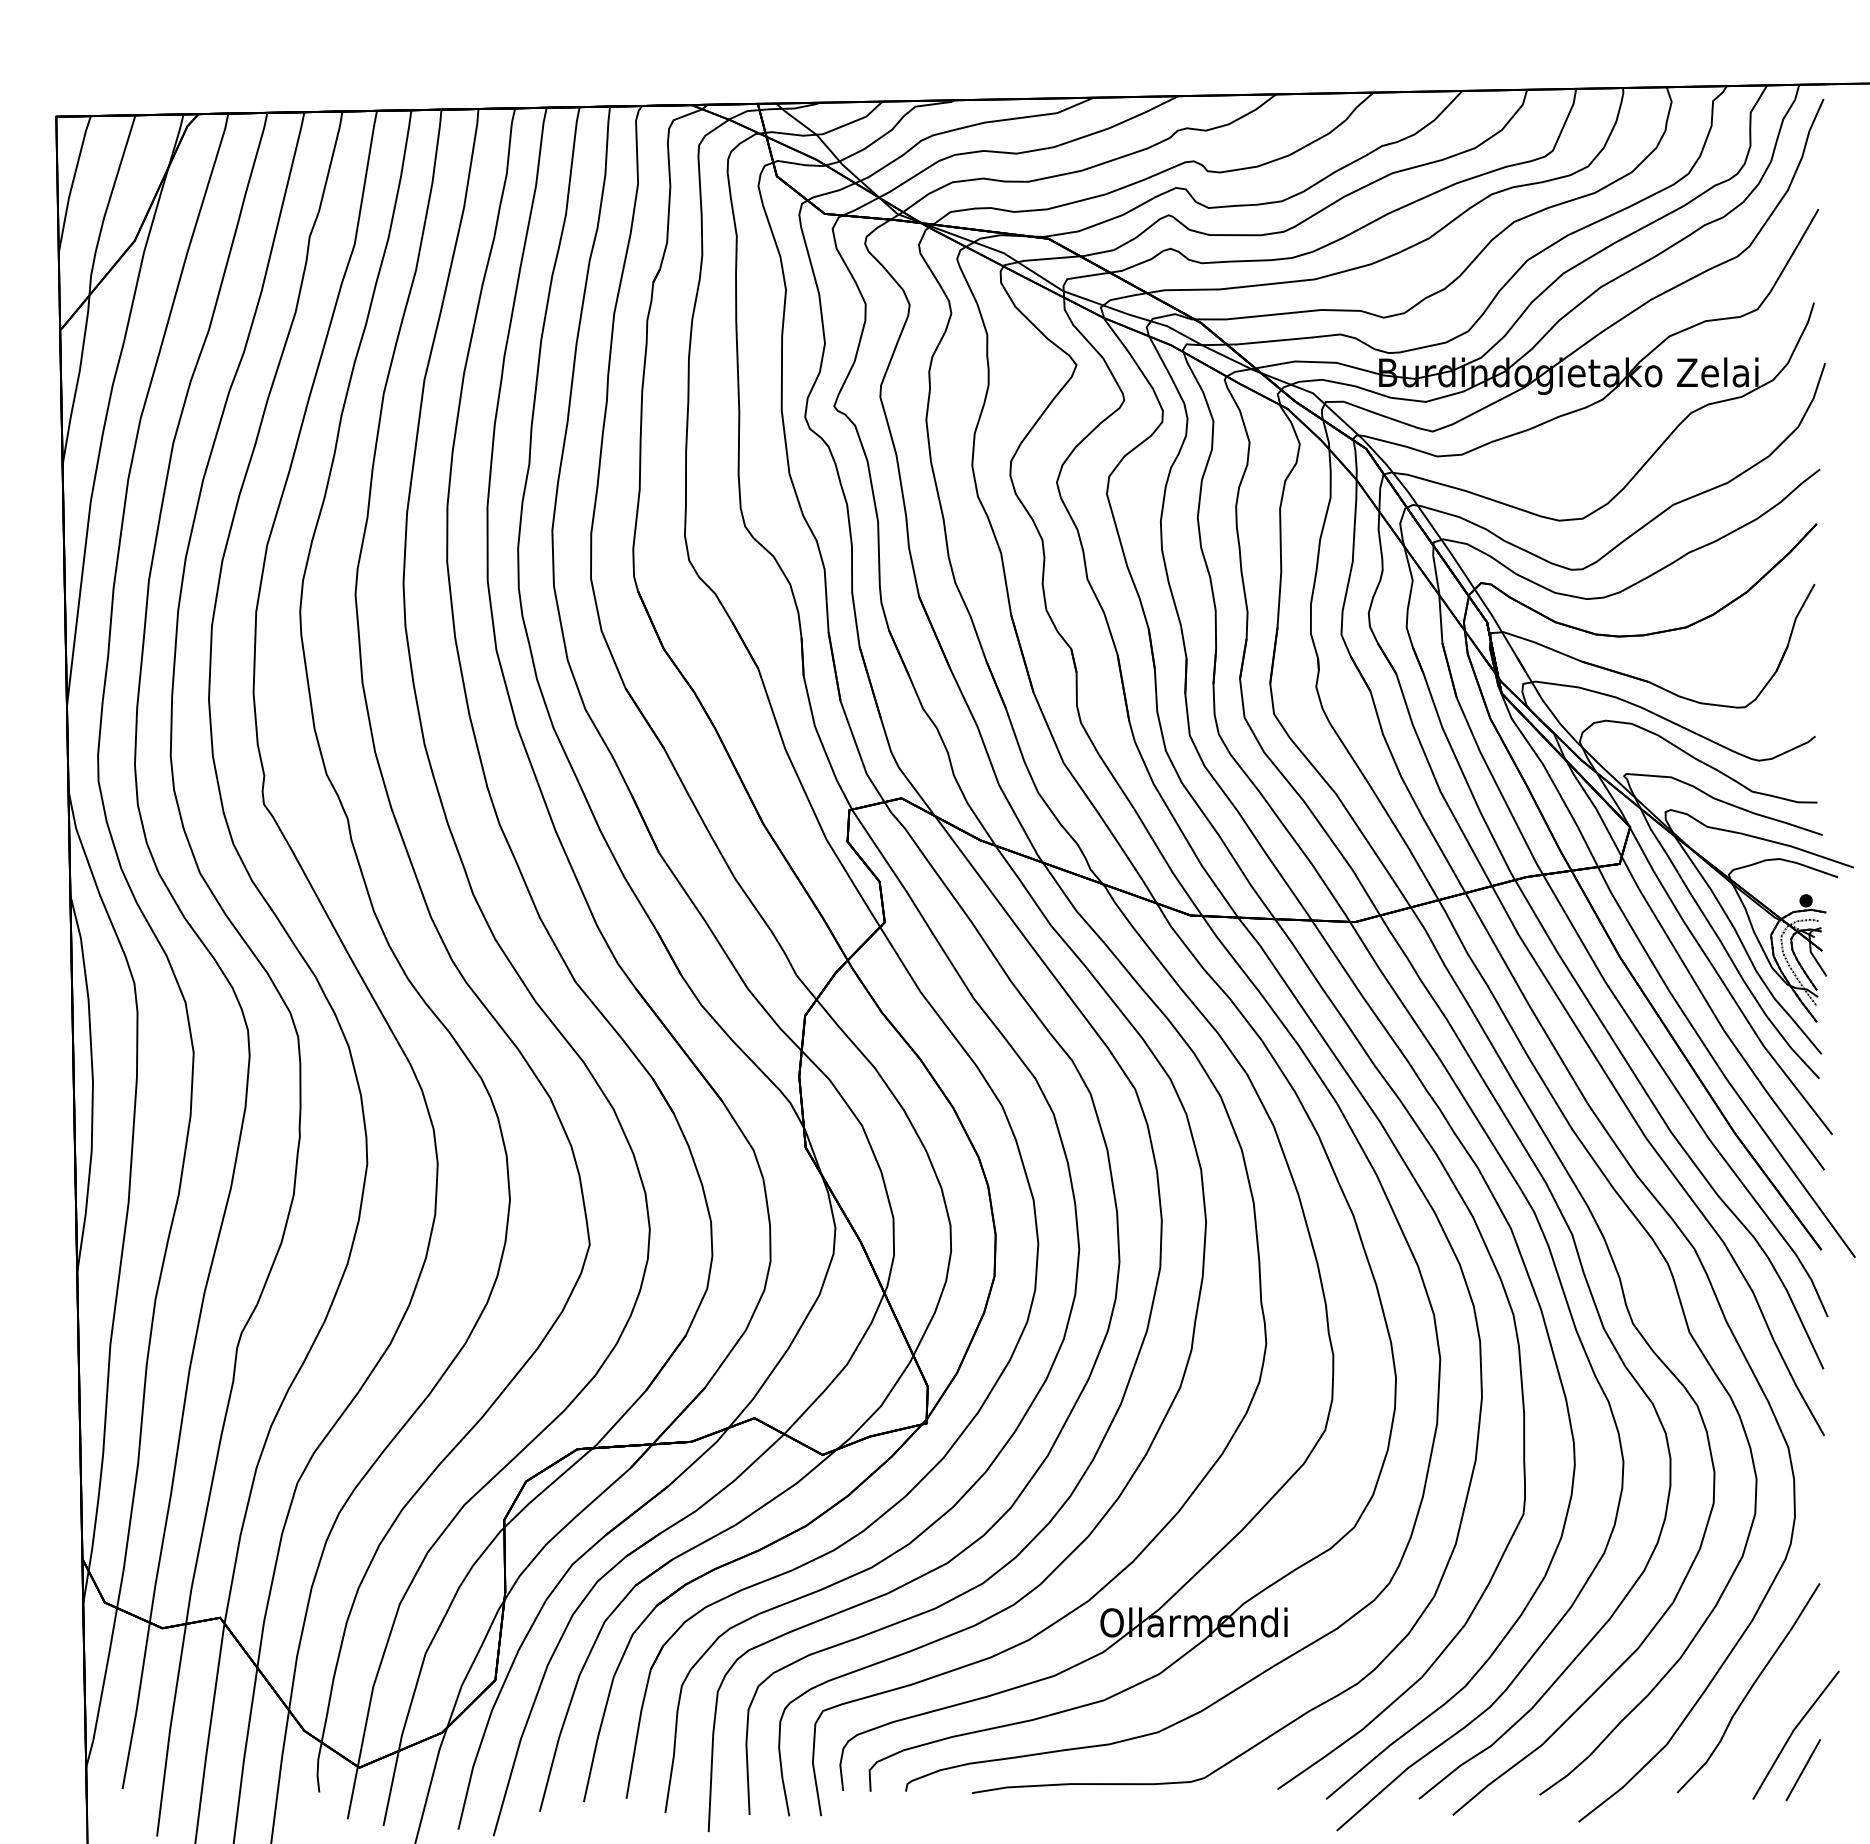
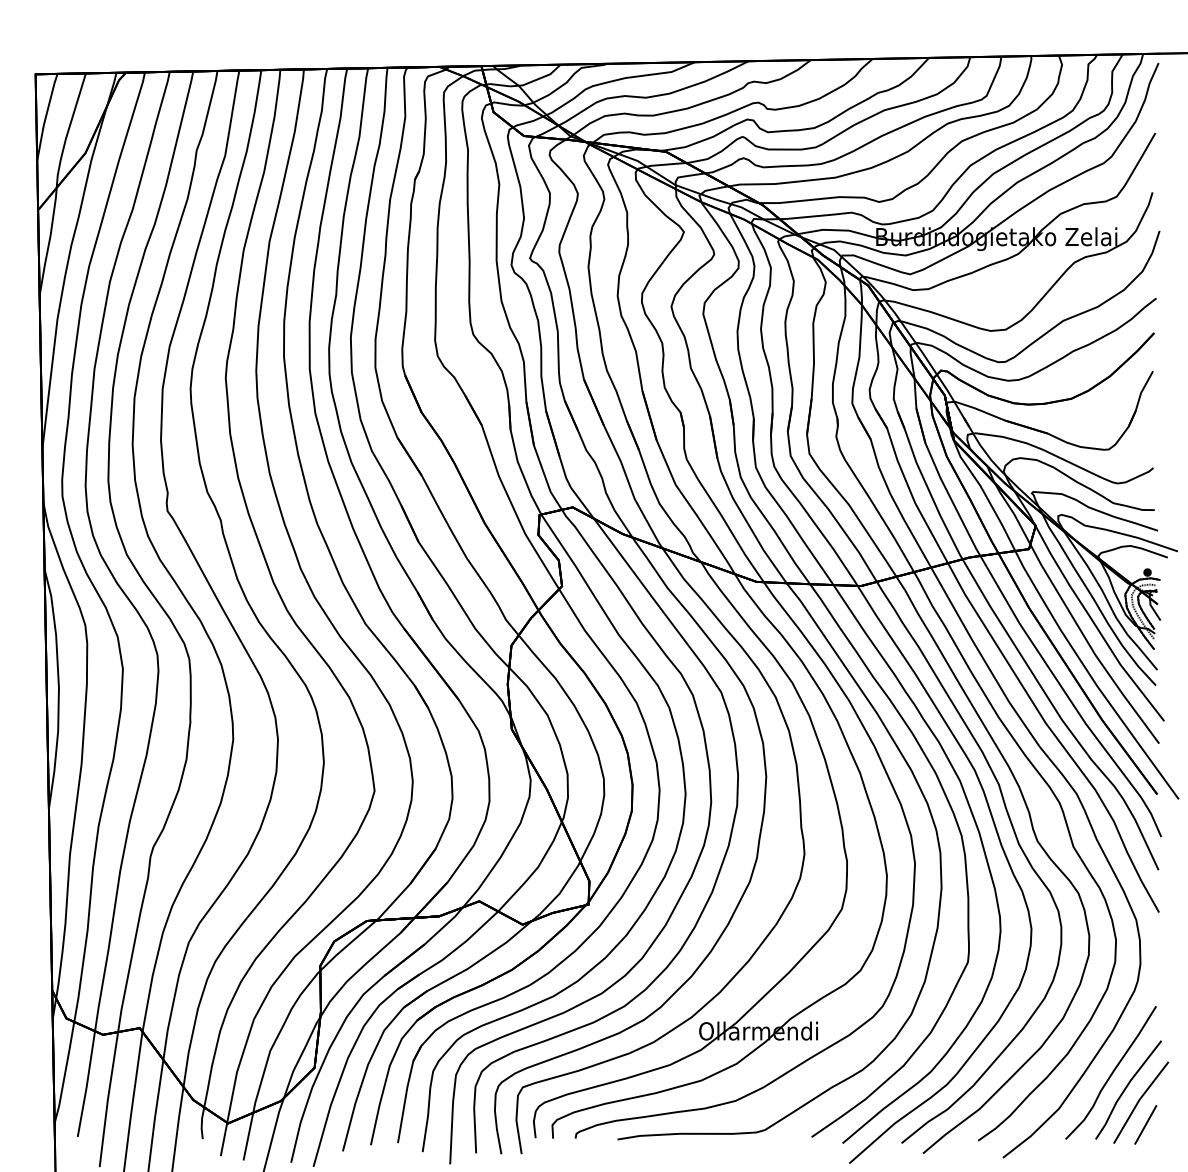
line: (1774, 1711) -> (1127, 1087), added

